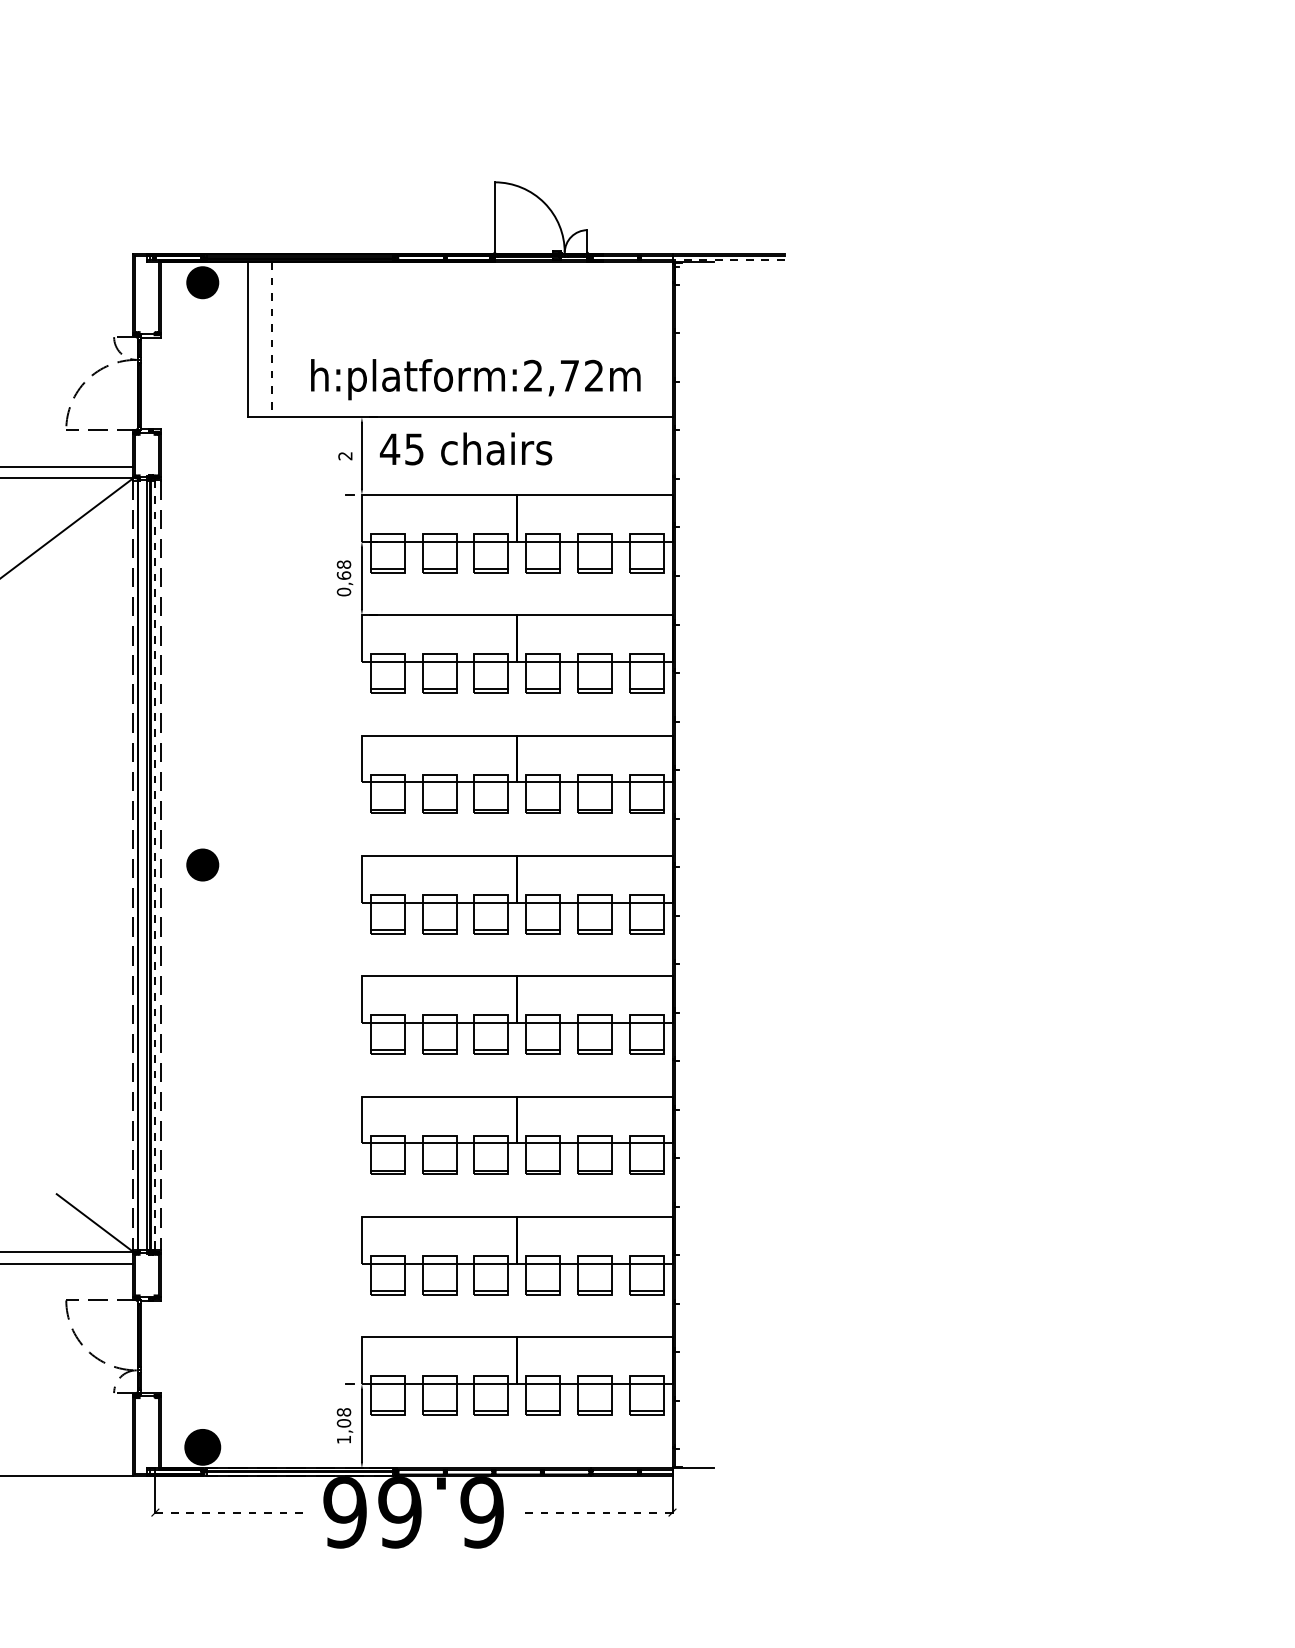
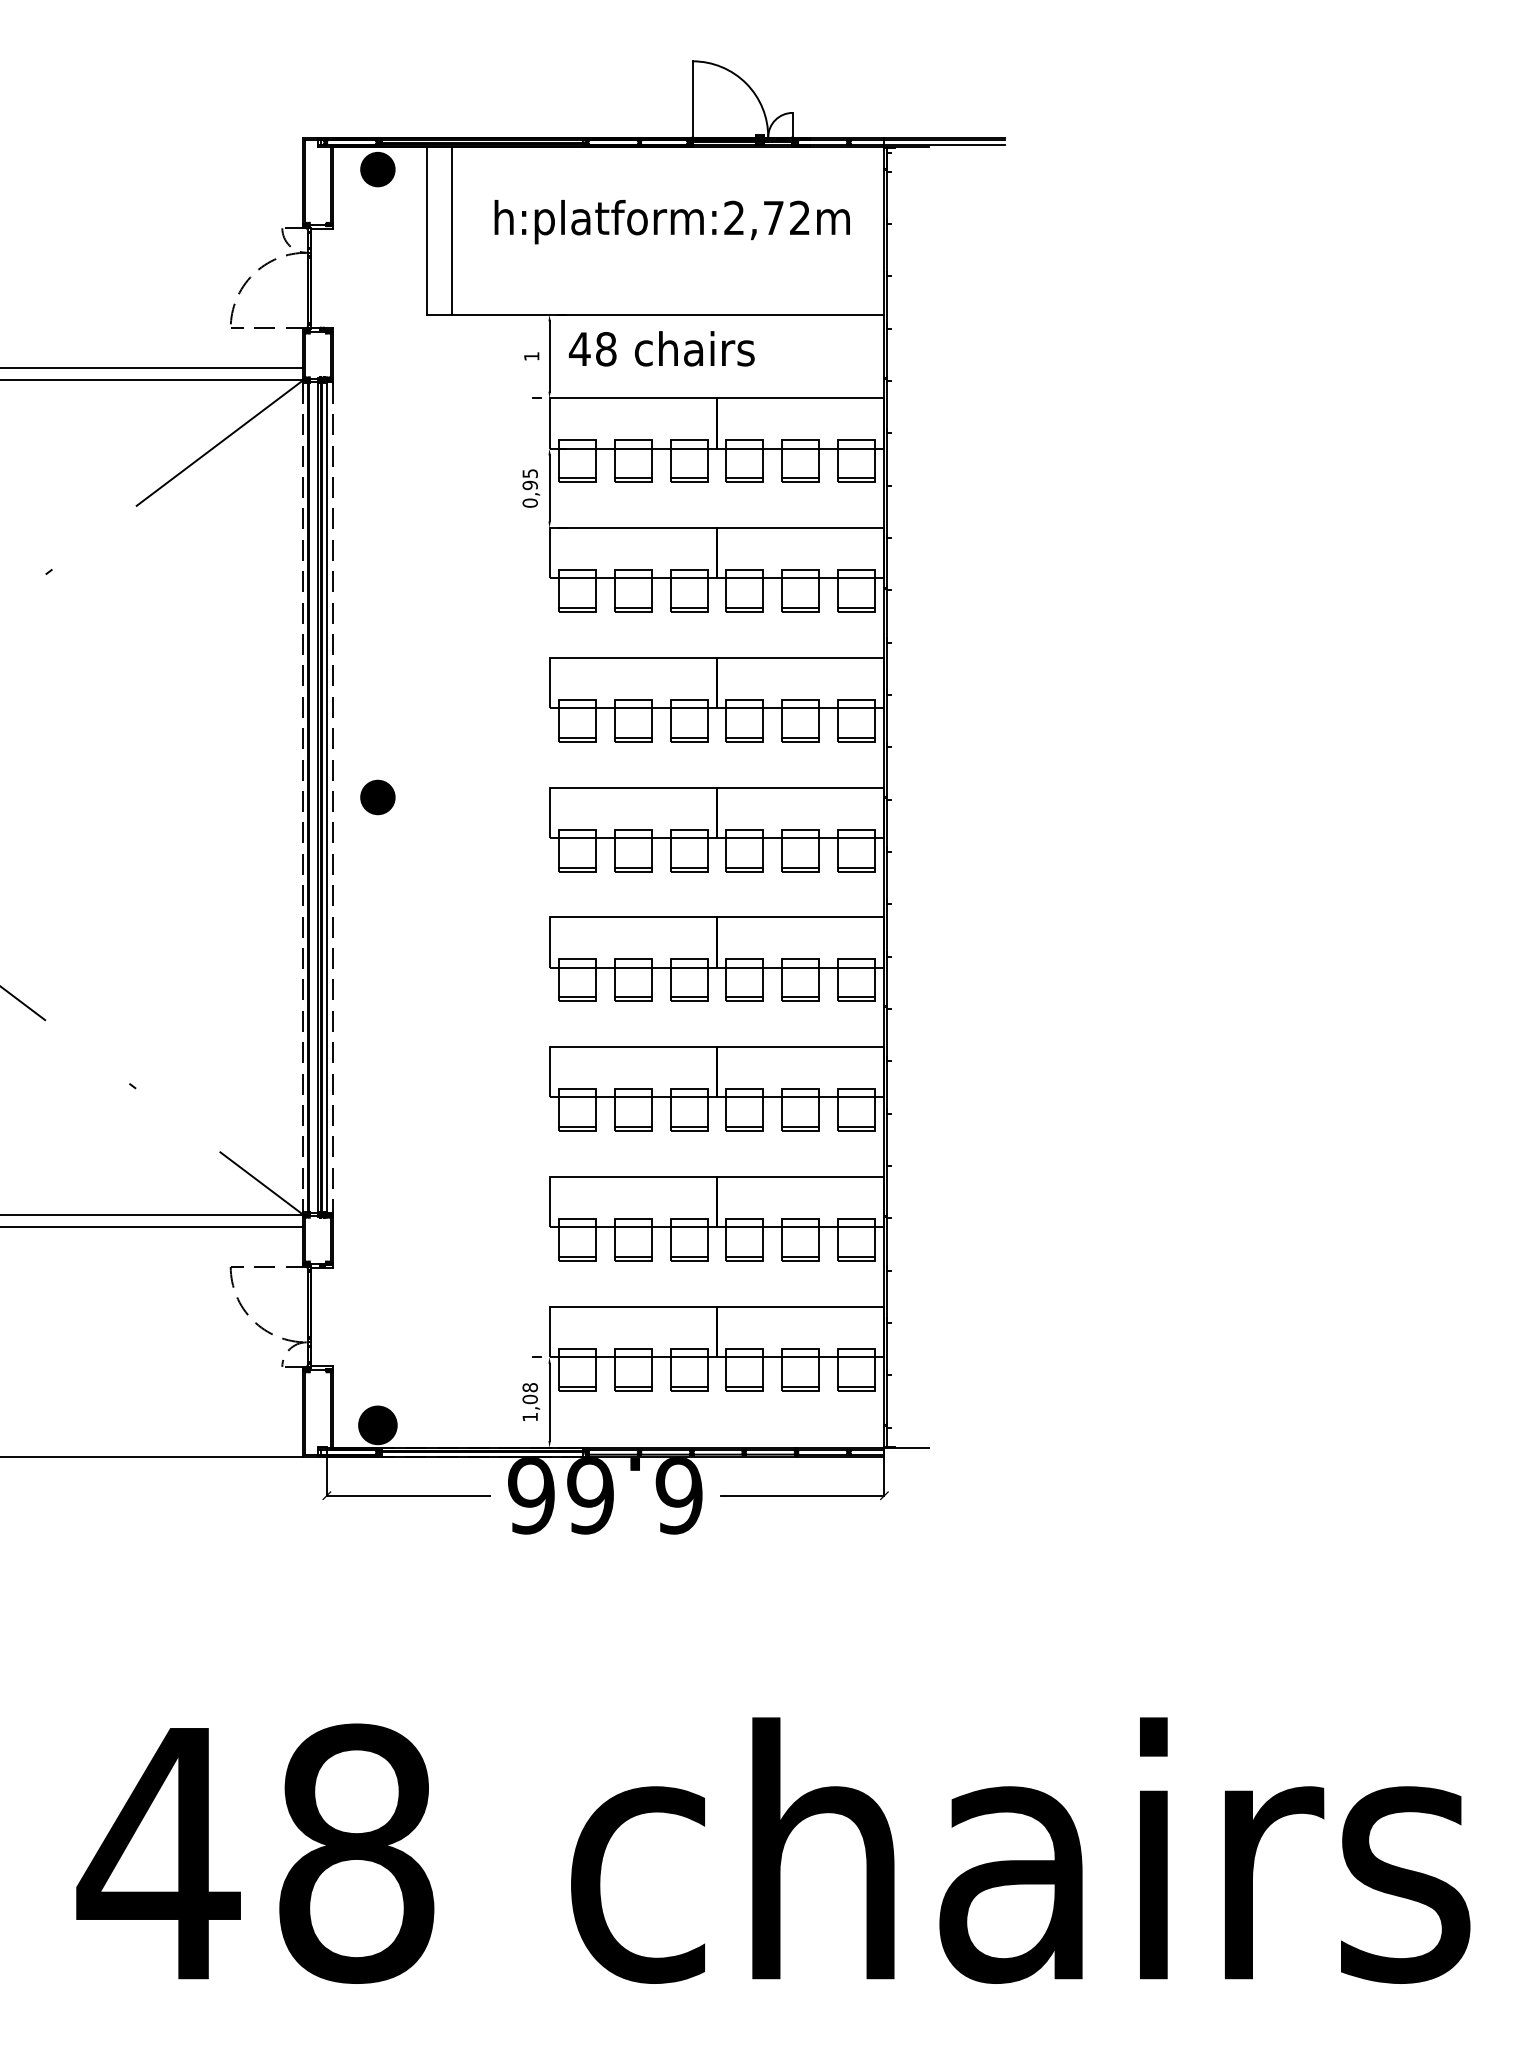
line: (728, 260) -> (944, 145), dashed -> solid
line: (271, 339) -> (452, 230), dashed -> solid
text: (475, 380) -> (671, 222), moved
text: (414, 449) -> (606, 349), 45 -> 48
text: (345, 456) -> (531, 356), 2 -> 1
text: (343, 570) -> (529, 479), 0,68 -> 0,95
line: (155, 865) -> (326, 797), dashed -> solid
line: (231, 1512) -> (408, 1495), dashed -> solid
line: (596, 1512) -> (802, 1495), dashed -> solid

